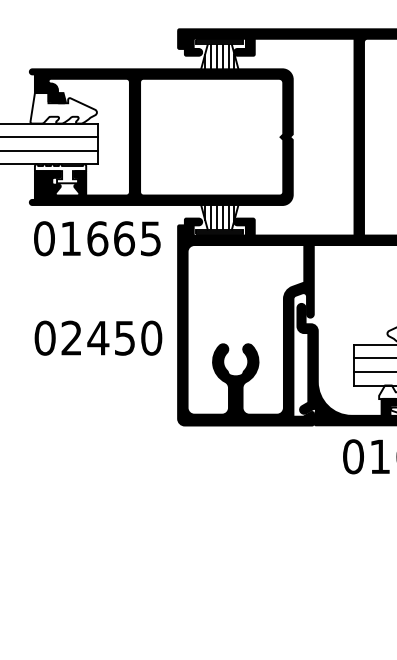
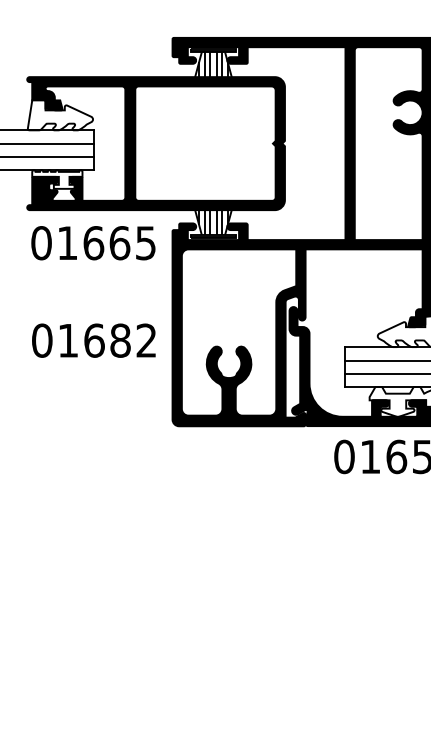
text: (111, 338) -> (107, 340), 02450 -> 01682

